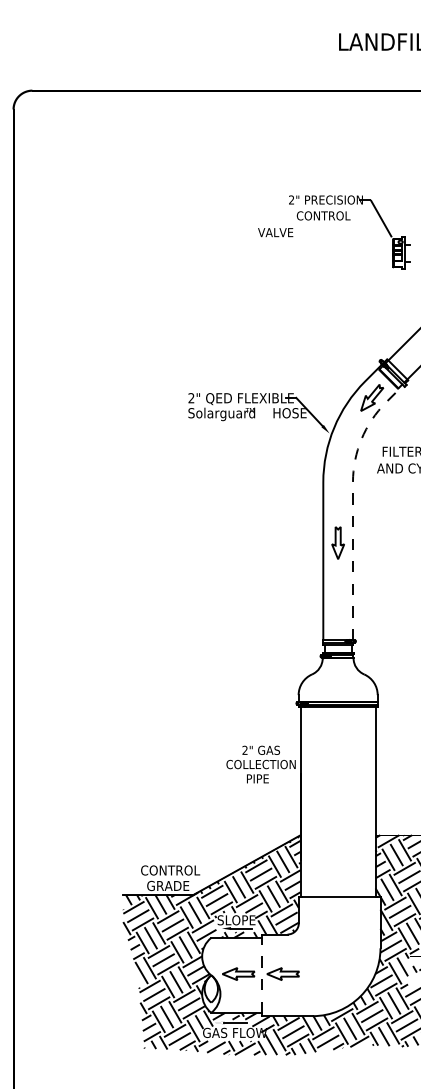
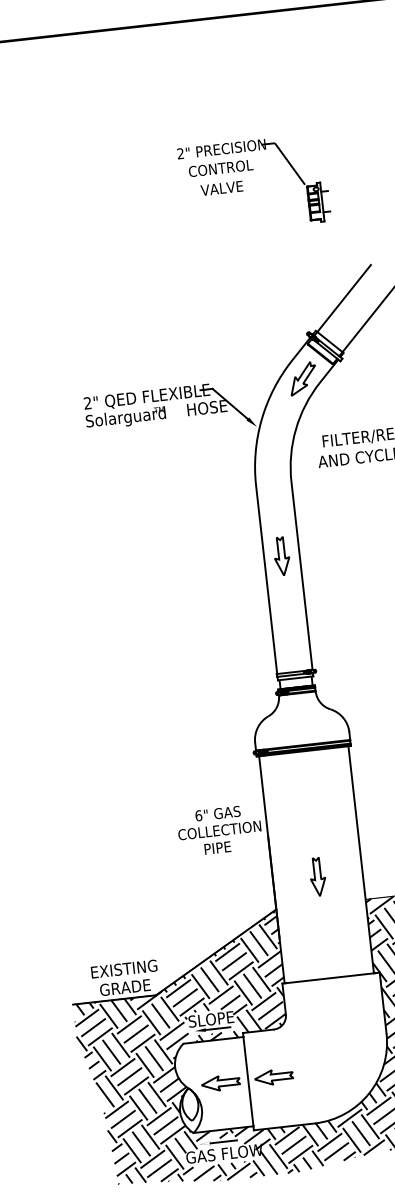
text: (275, 232) -> (221, 188), moved
line: (352, 492) -> (292, 494), dashed -> solid
text: (244, 749) -> (197, 814), 2" -> 6"
part: (337, 811) -> (317, 876), added
text: (170, 870) -> (125, 968), CONTROL -> EXISTING
line: (261, 974) -> (248, 1080), dashed -> solid

